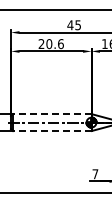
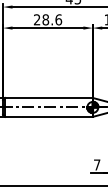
text: (49, 43) -> (45, 19), 20.6 -> 28.6
line: (51, 114) -> (48, 98), dashed -> solid
line: (51, 131) -> (48, 117), dashed -> solid

